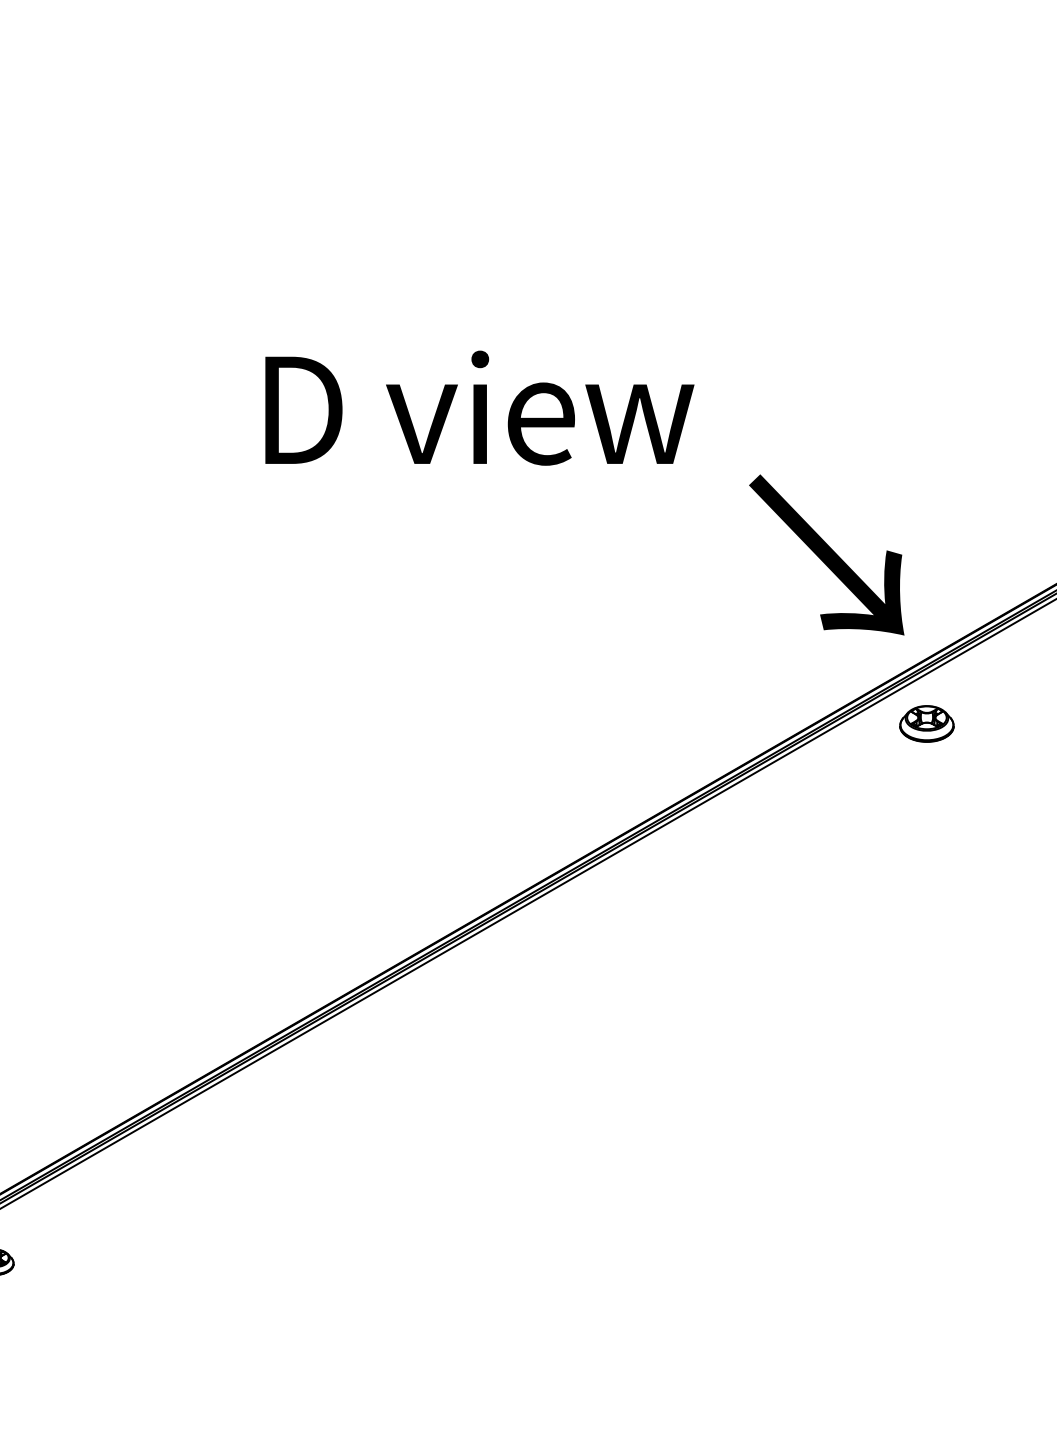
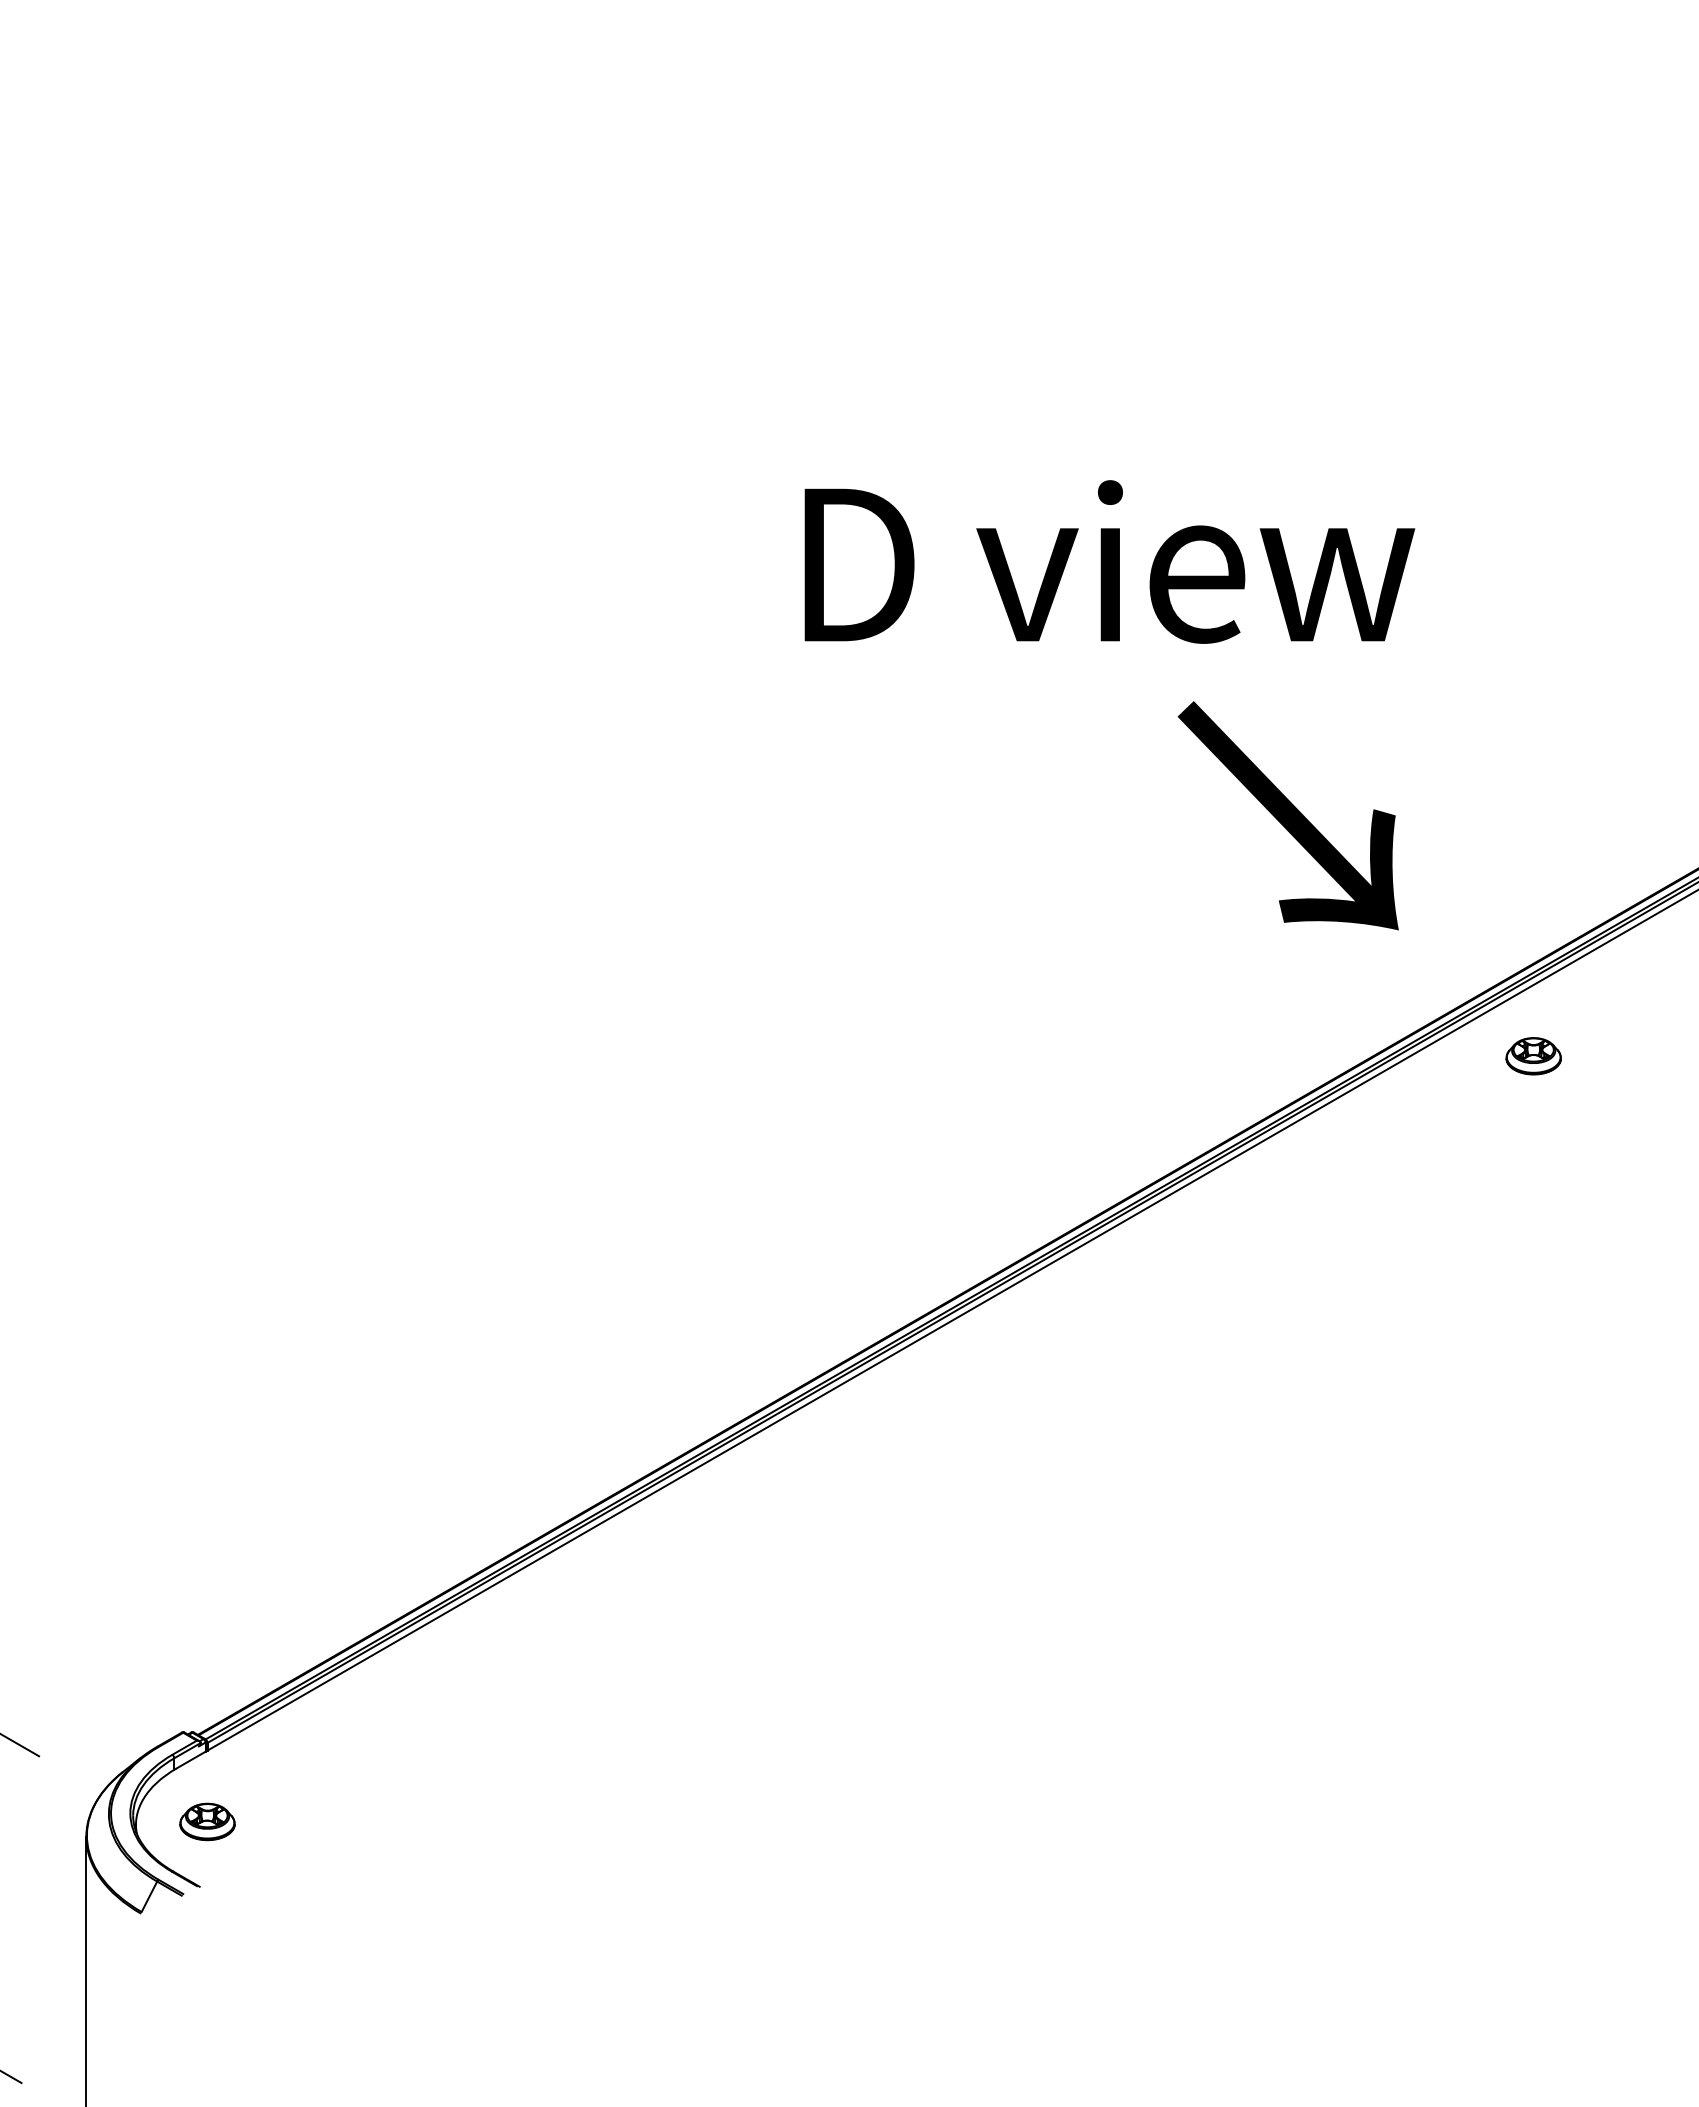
text: (479, 407) -> (1109, 561), moved
text: (826, 554) -> (1287, 815), moved
part: (926, 724) -> (1533, 1056), size x0.71

